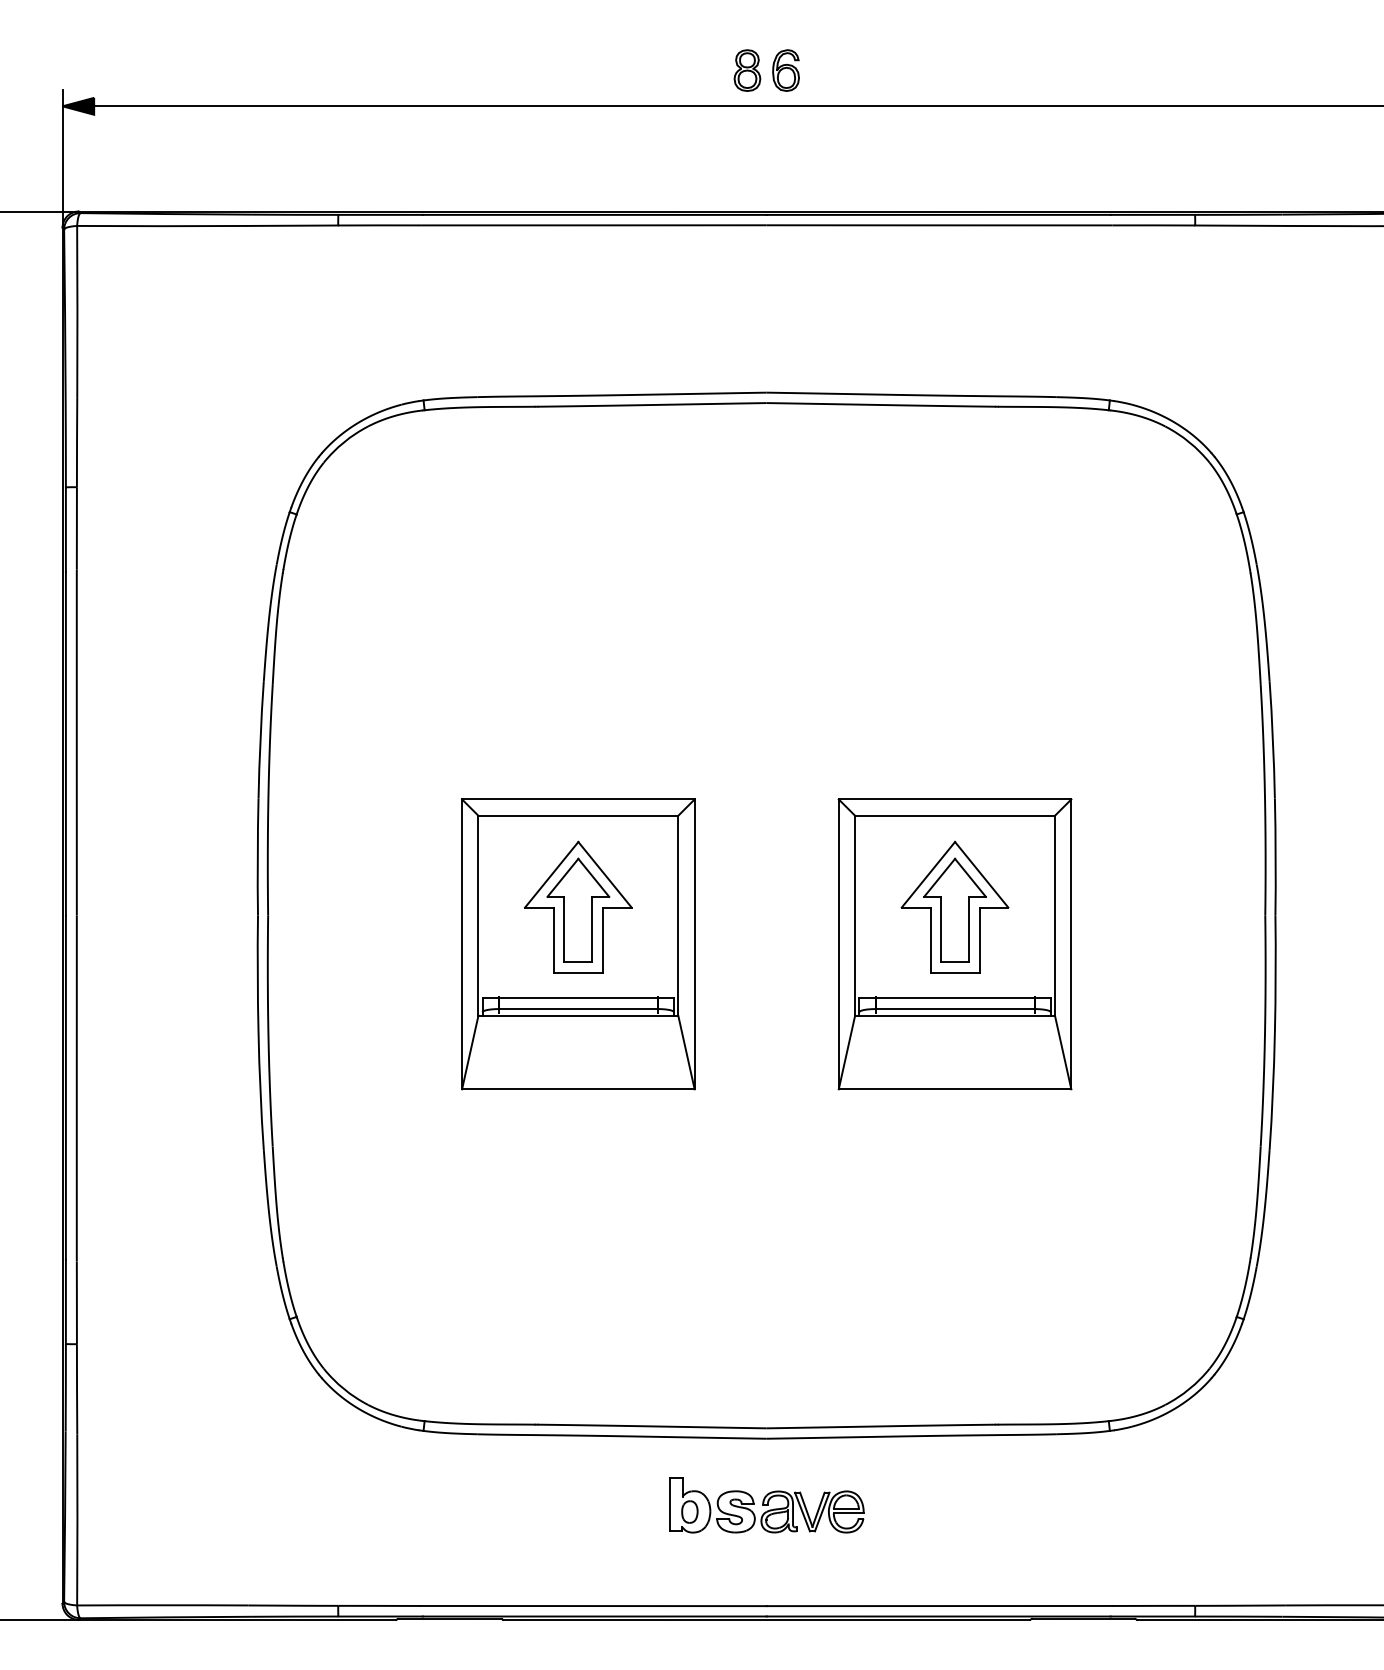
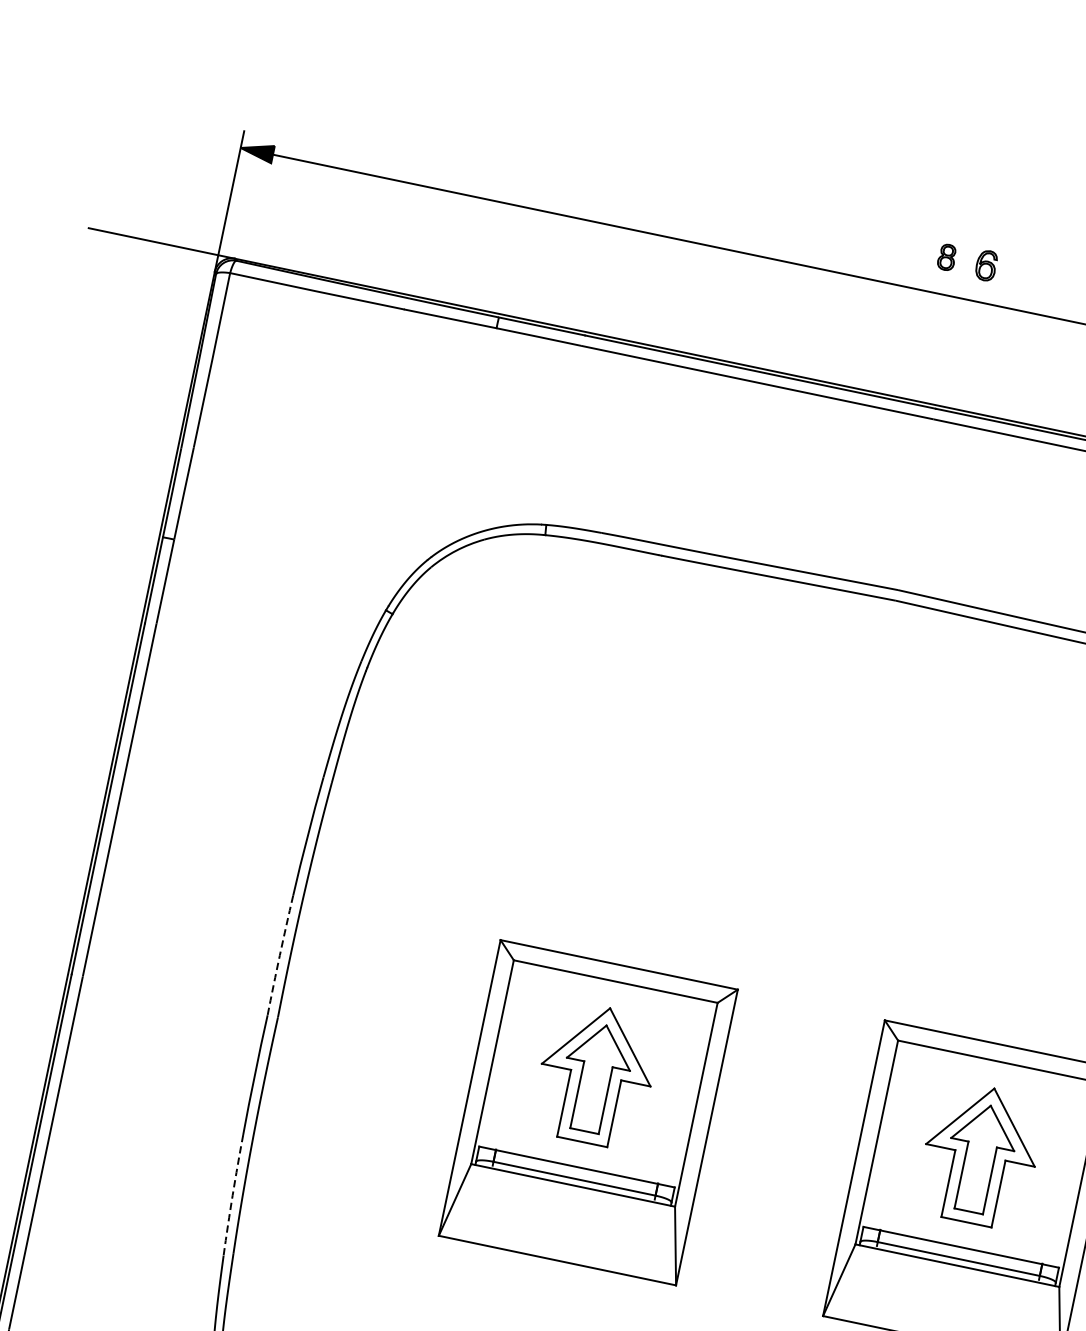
part: (747, 70) -> (947, 257), size x0.6
part: (785, 70) -> (985, 265), size x0.7
arc: (257, 857) -> (279, 955), solid -> dashed
arc: (260, 1091) -> (232, 1195), solid -> dashed

